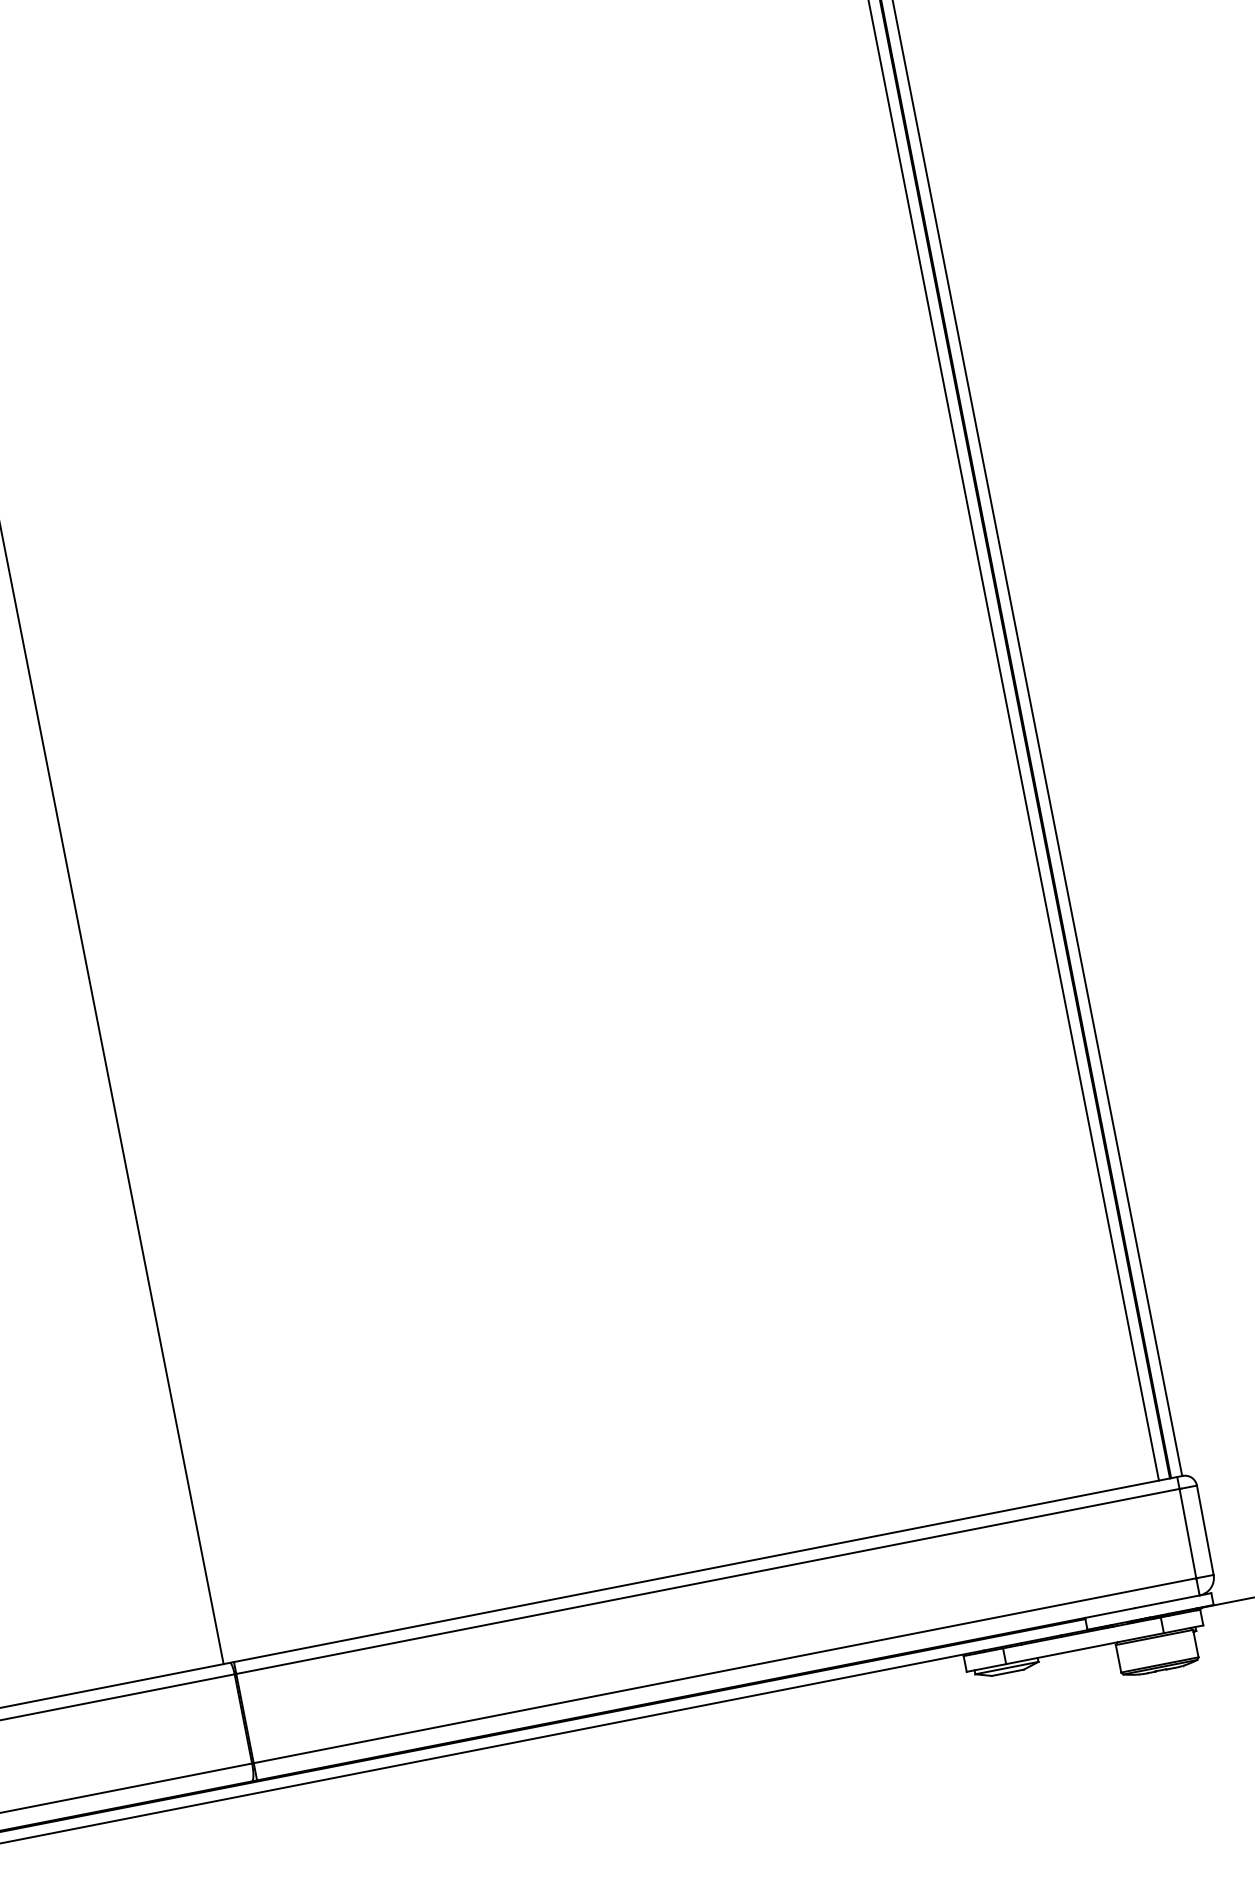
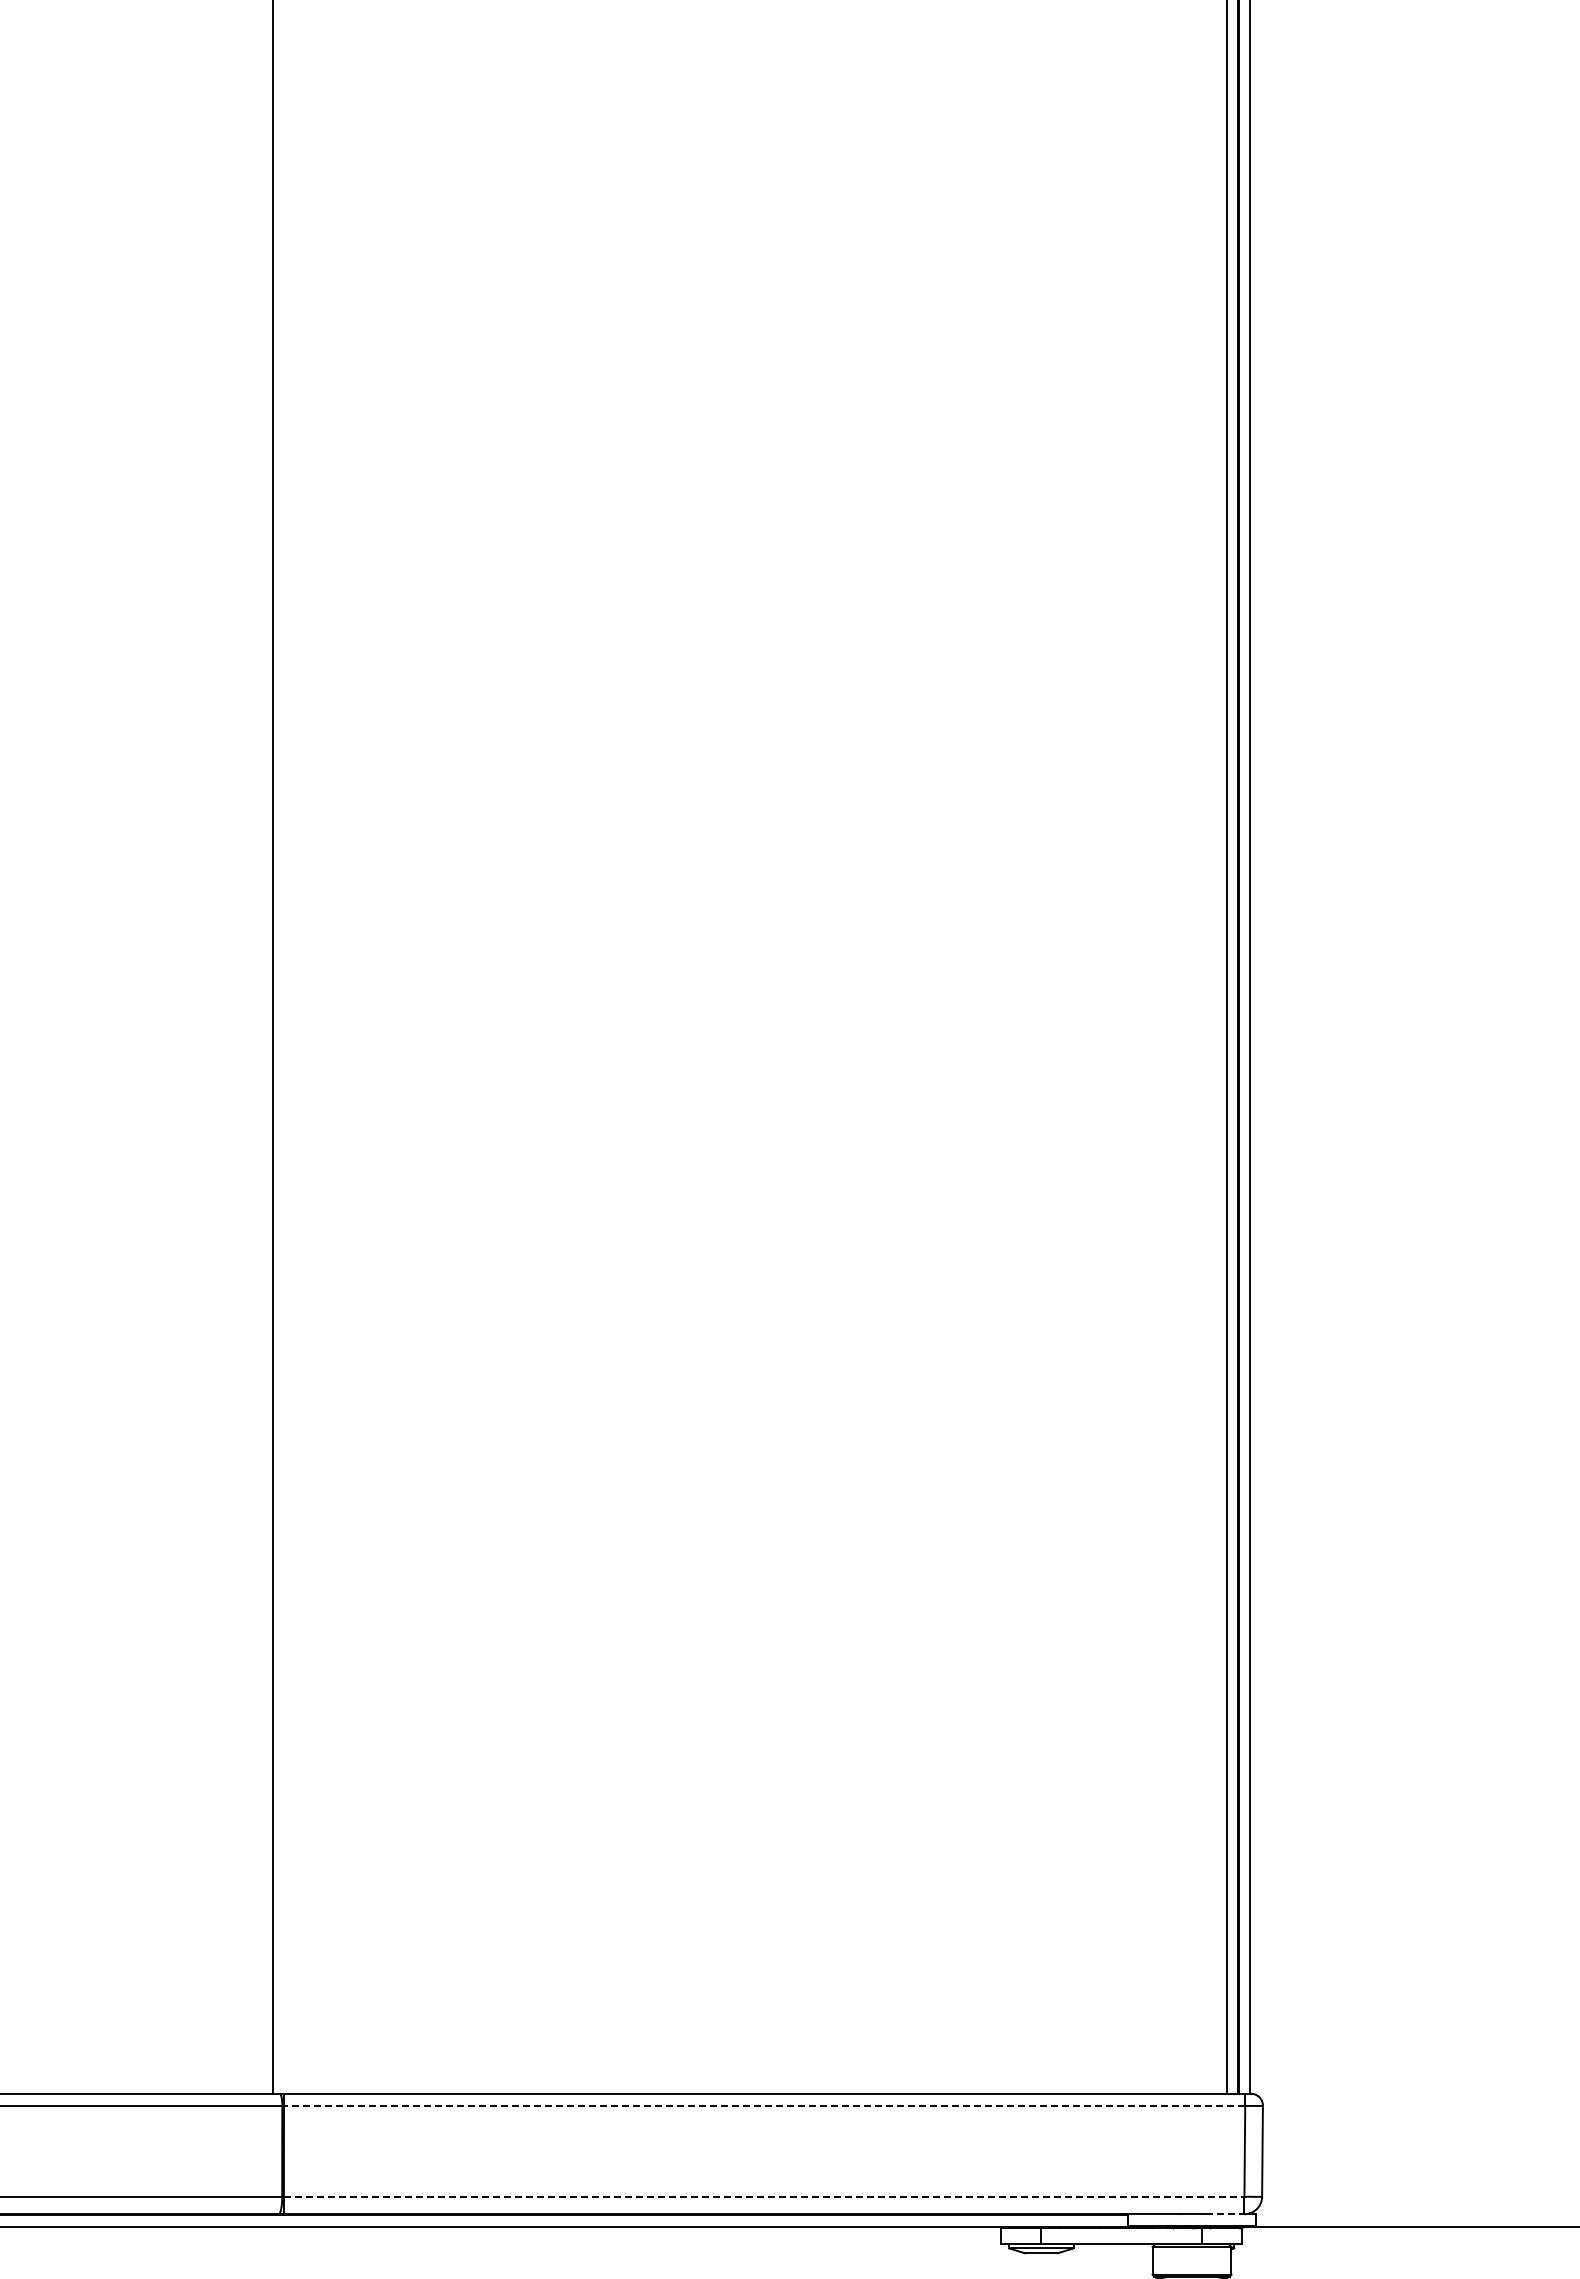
line: (707, 1581) -> (764, 2105), solid -> dashed
line: (1181, 1599) -> (1225, 2214), solid -> dashed
line: (725, 1670) -> (764, 2196), solid -> dashed

